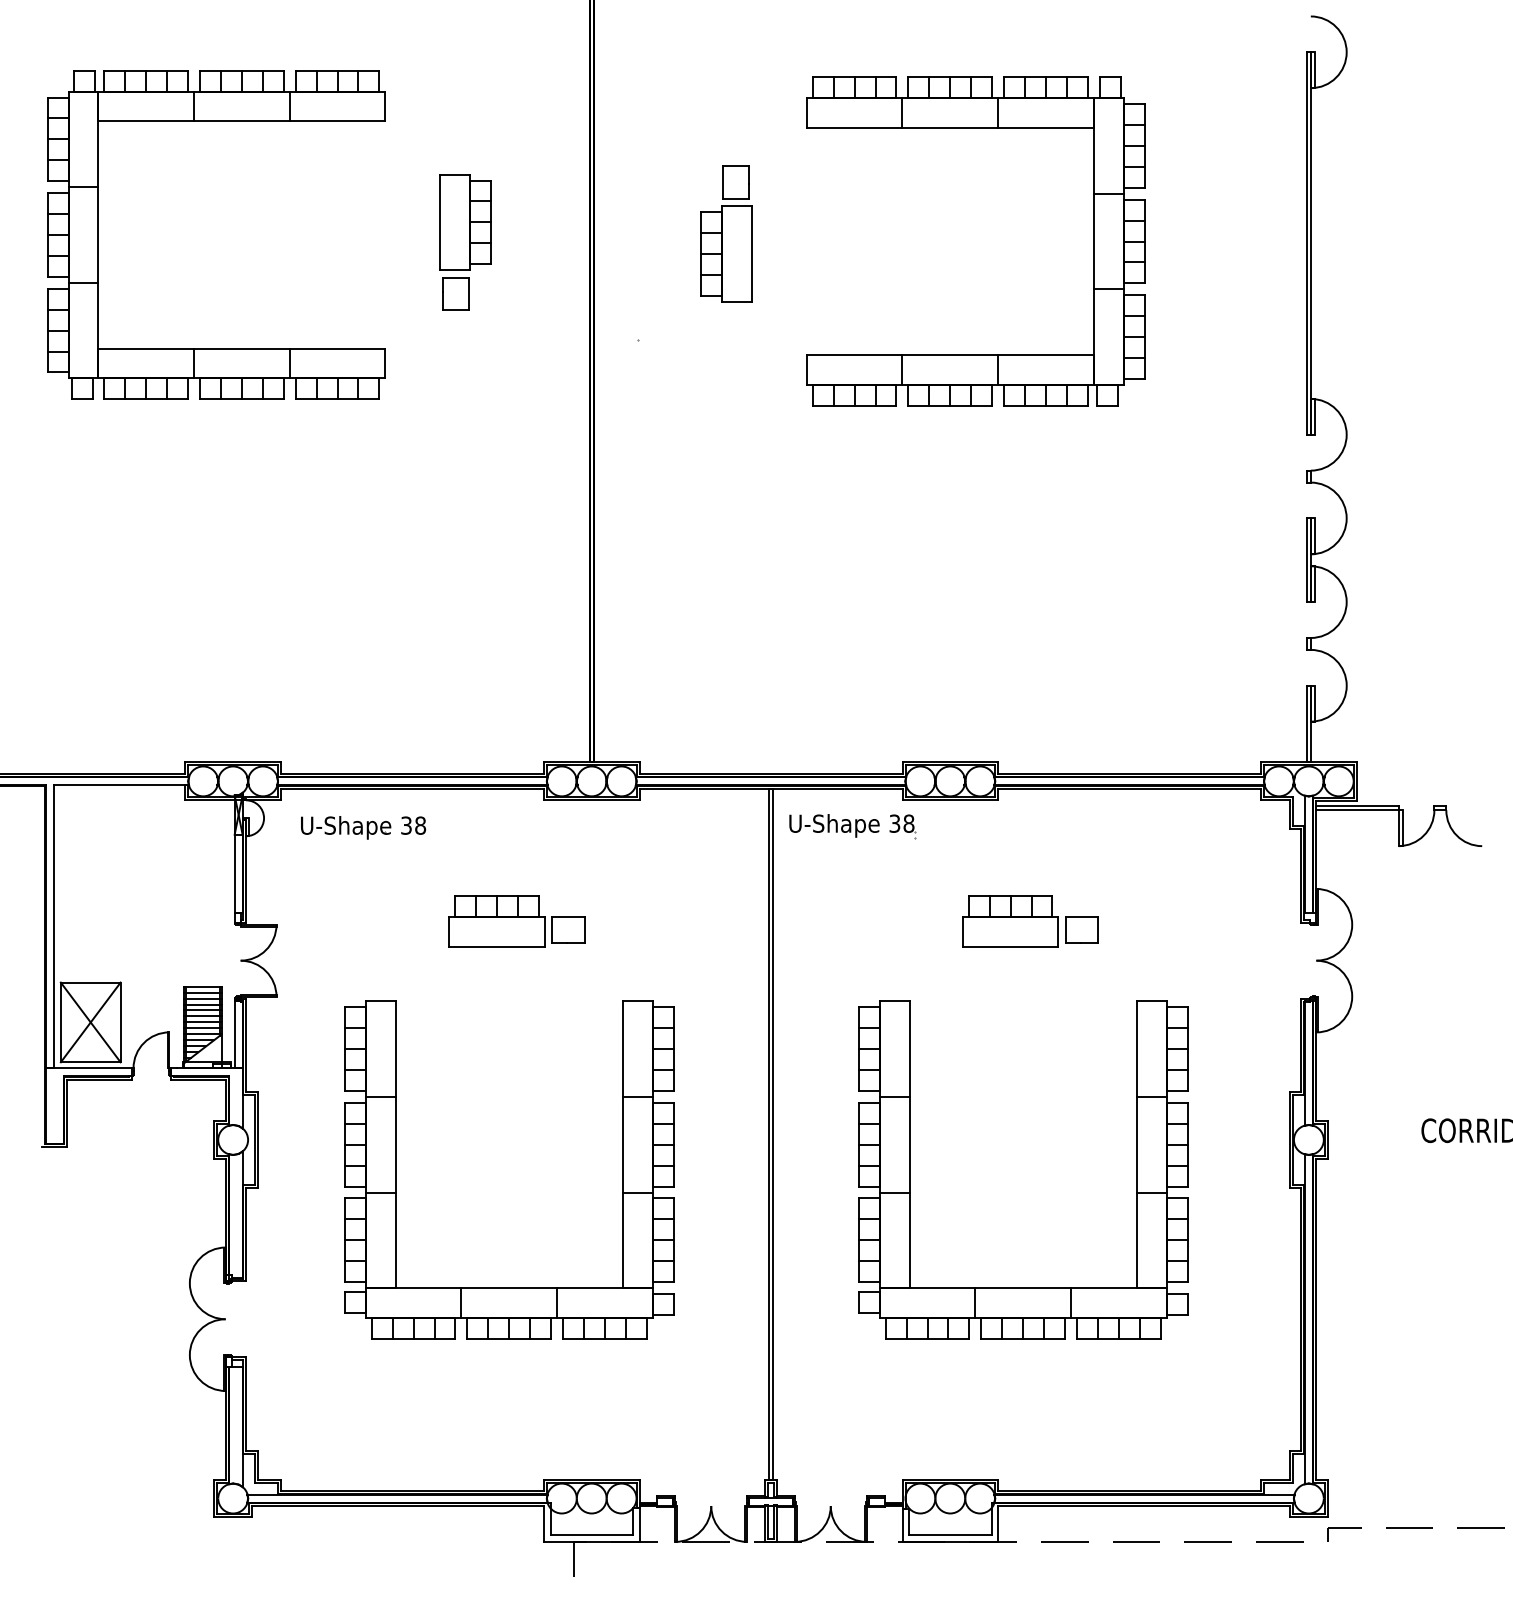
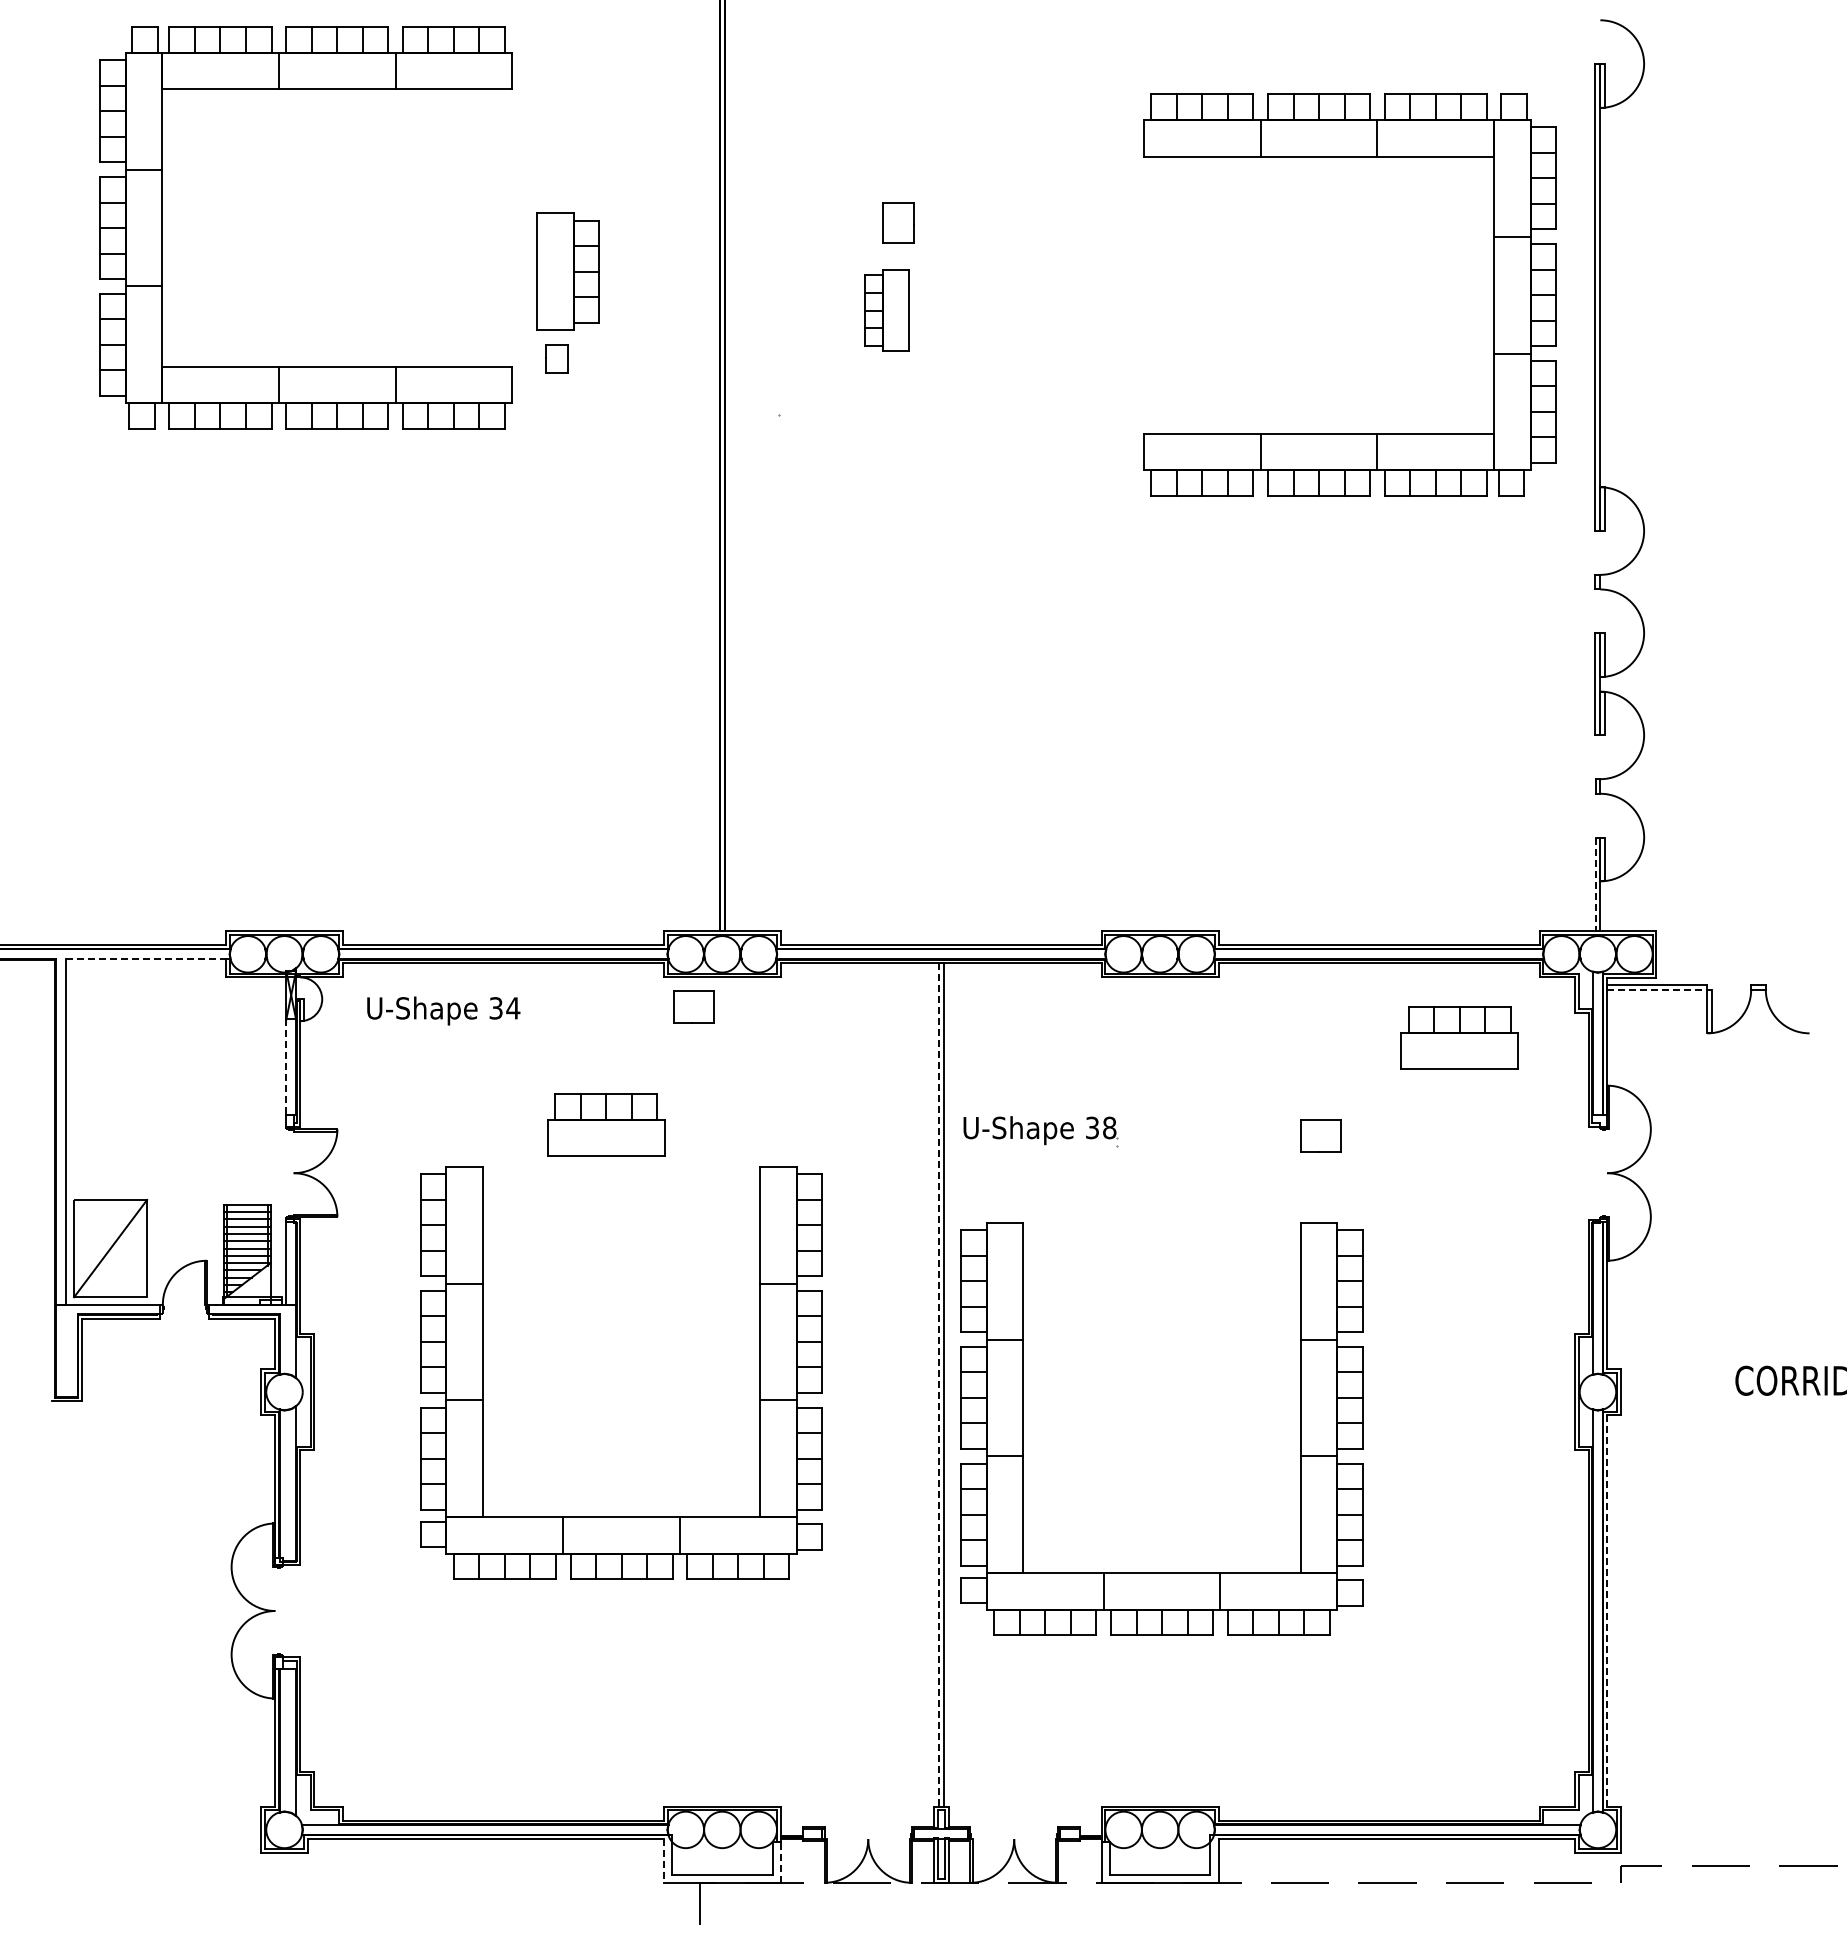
part: (215, 121) -> (305, 89), moved
part: (975, 128) -> (1349, 157), moved
part: (726, 254) -> (886, 310), size x0.7
part: (455, 293) -> (556, 358), size x0.7
line: (1306, 724) -> (1595, 884), solid -> dashed
line: (121, 785) -> (148, 959), solid -> dashed
line: (1357, 810) -> (1657, 989), solid -> dashed
text: (420, 825) -> (513, 1008), 38 -> 34
part: (852, 826) -> (1040, 1131), moved
line: (234, 874) -> (286, 1067), solid -> dashed
part: (1010, 920) -> (1459, 1037), moved
part: (568, 929) -> (693, 1006), moved
line: (90, 1022) -> (110, 1248), removed
line: (768, 1134) -> (938, 1385), solid -> dashed
part: (396, 1169) -> (483, 1372), moved
part: (909, 1169) -> (1023, 1428), moved
line: (1316, 1319) -> (1607, 1611), solid -> dashed
line: (543, 1523) -> (663, 1860), solid -> dashed
line: (639, 1524) -> (780, 1861), solid -> dashed

